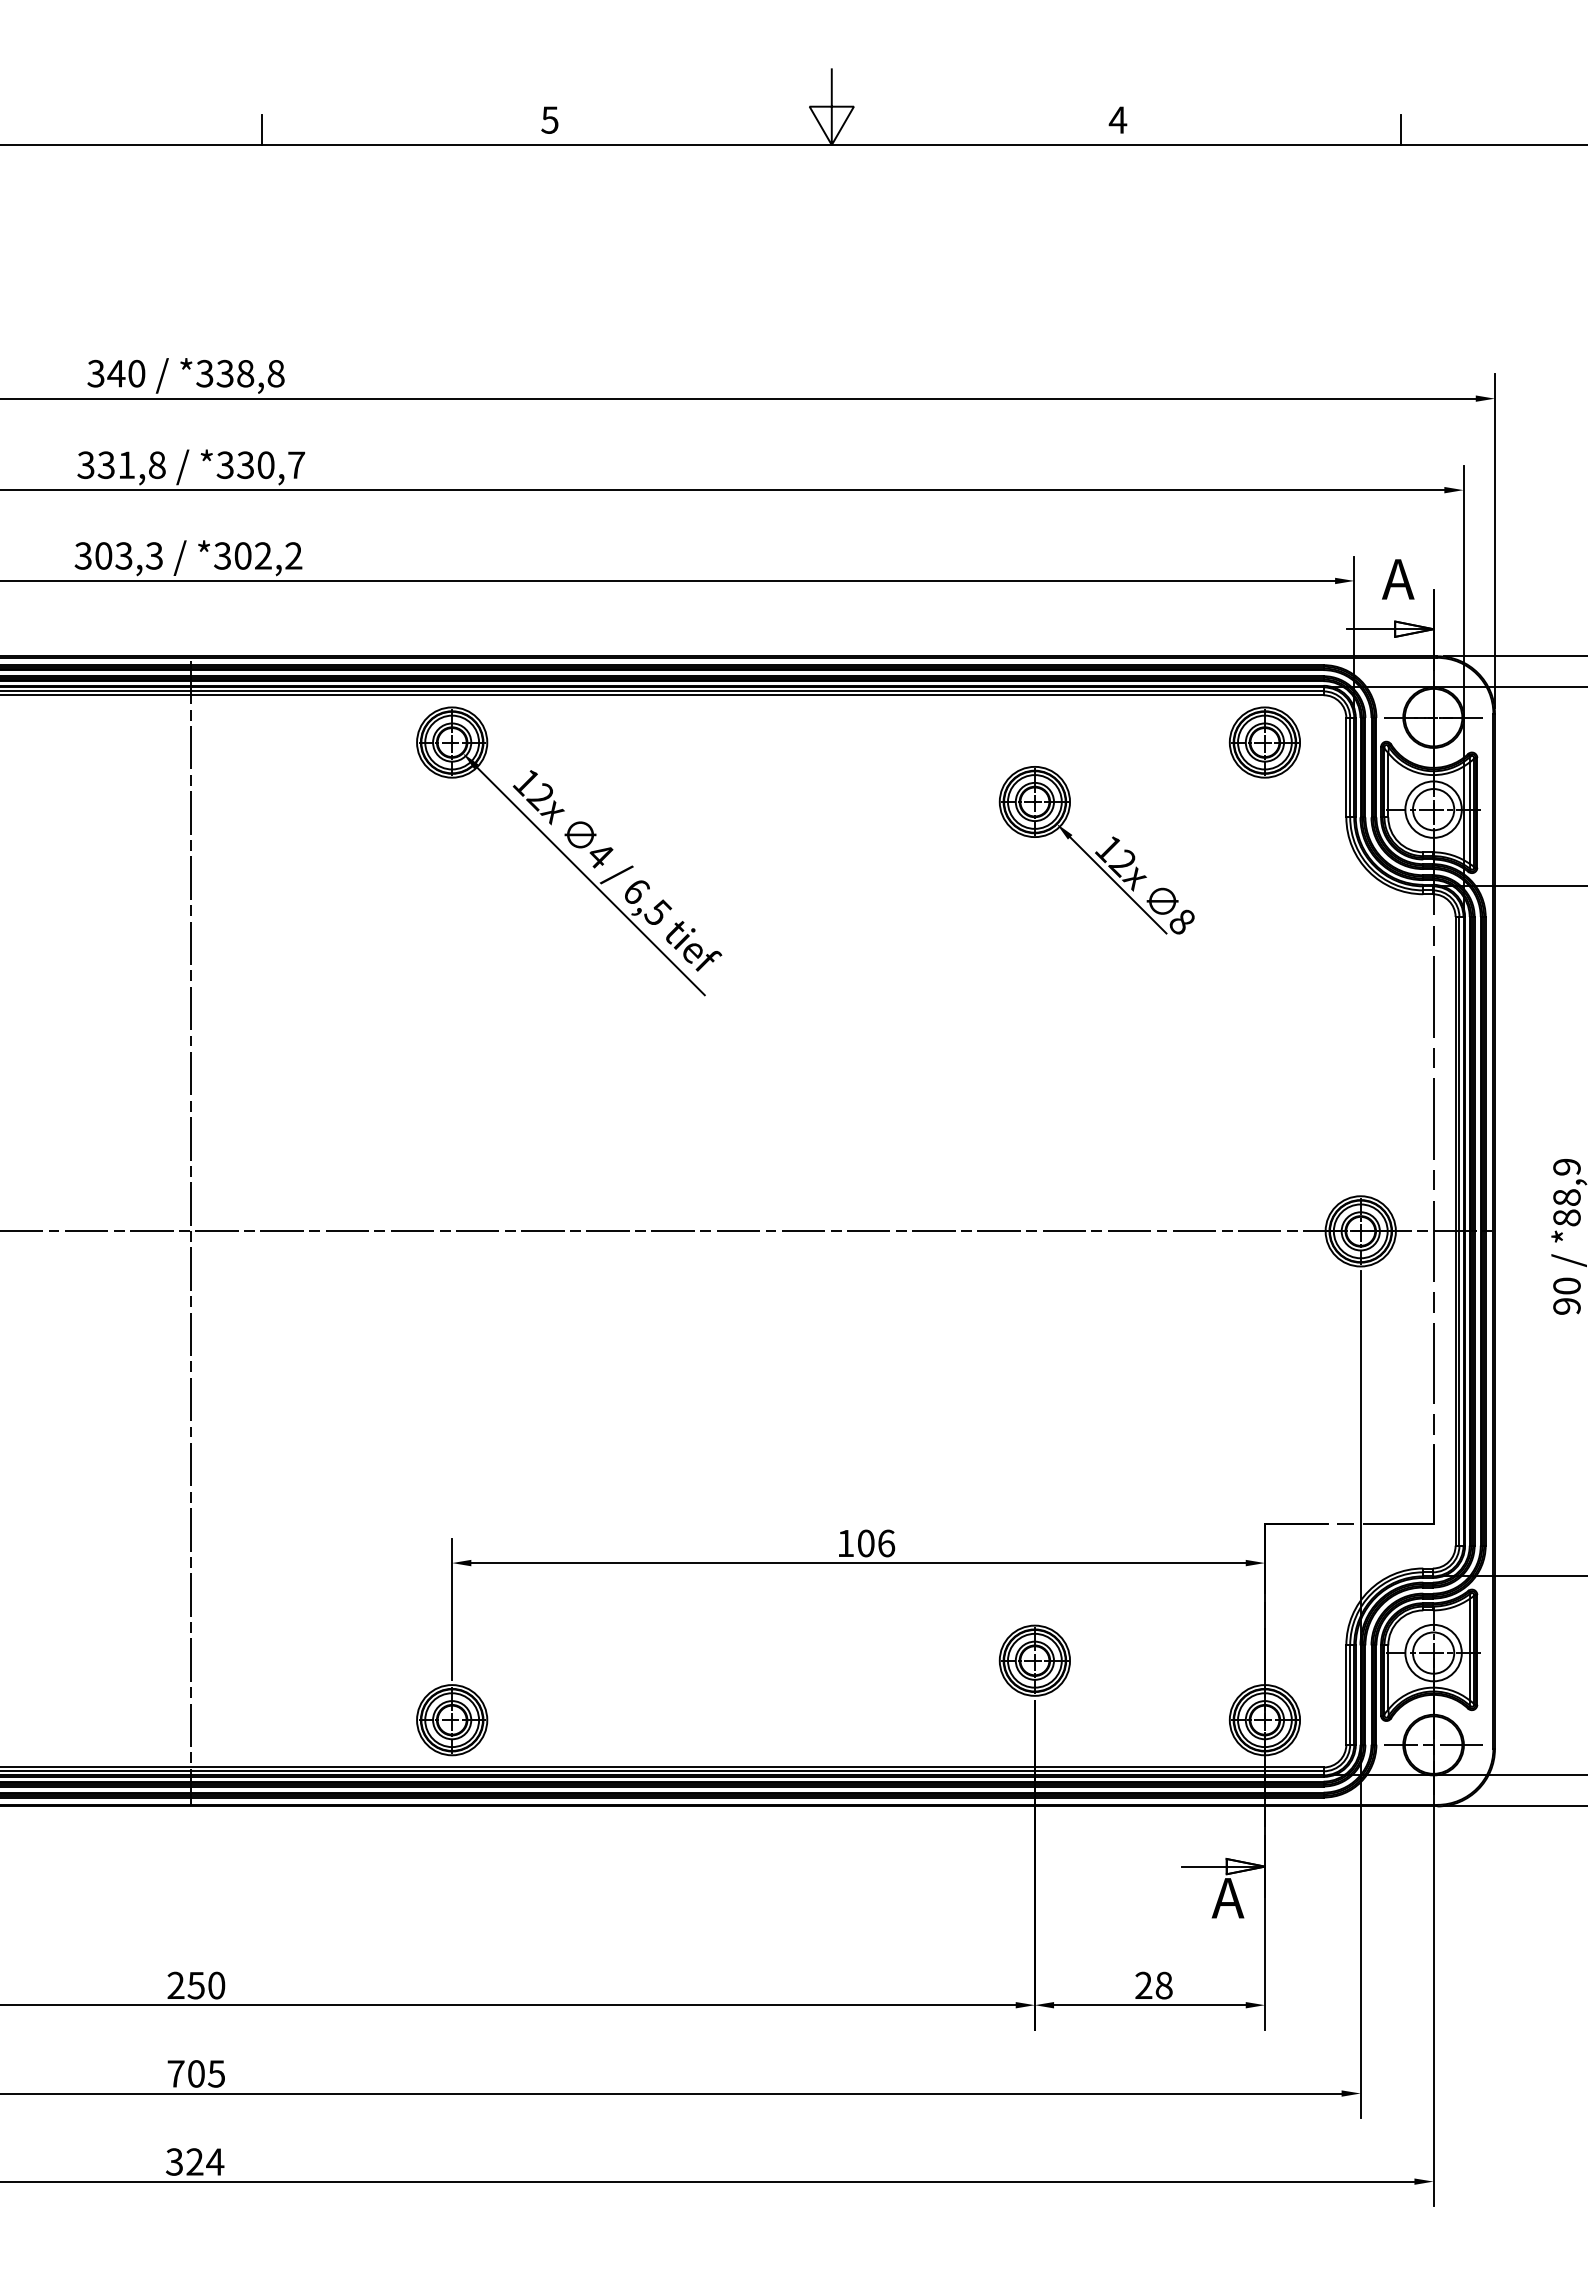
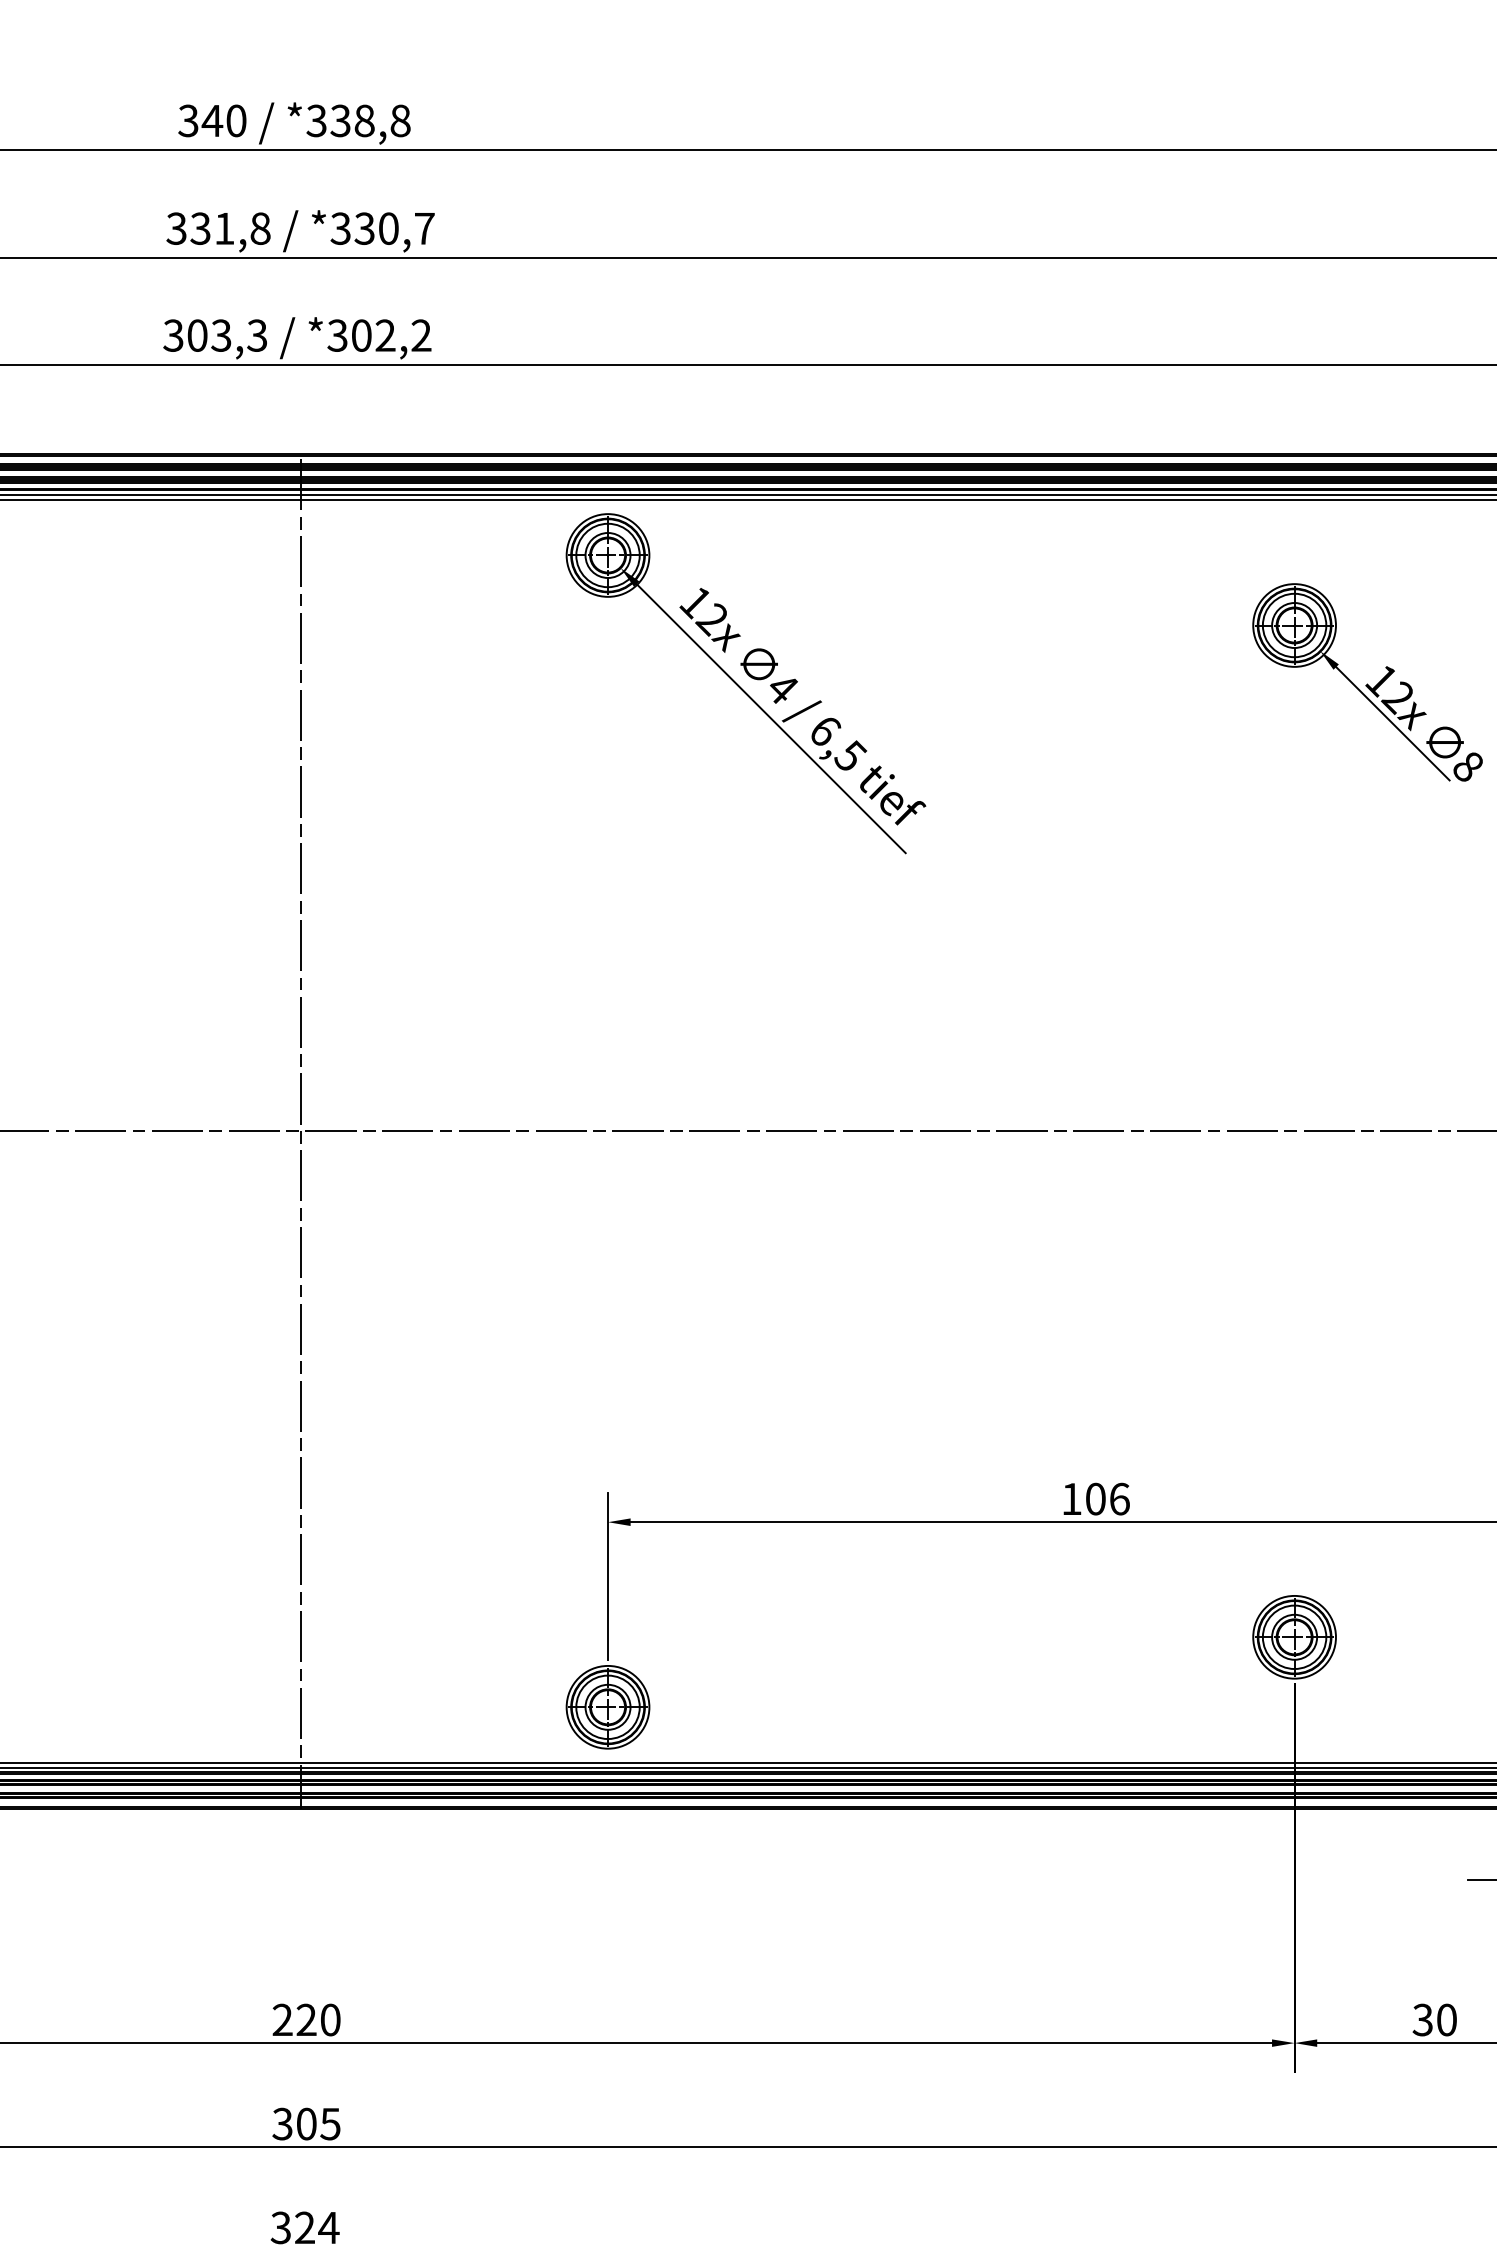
text: (195, 1985) -> (305, 2019), 250 -> 220
text: (1153, 1985) -> (1434, 2019), 28 -> 30
text: (175, 2073) -> (282, 2123), 705 -> 305

